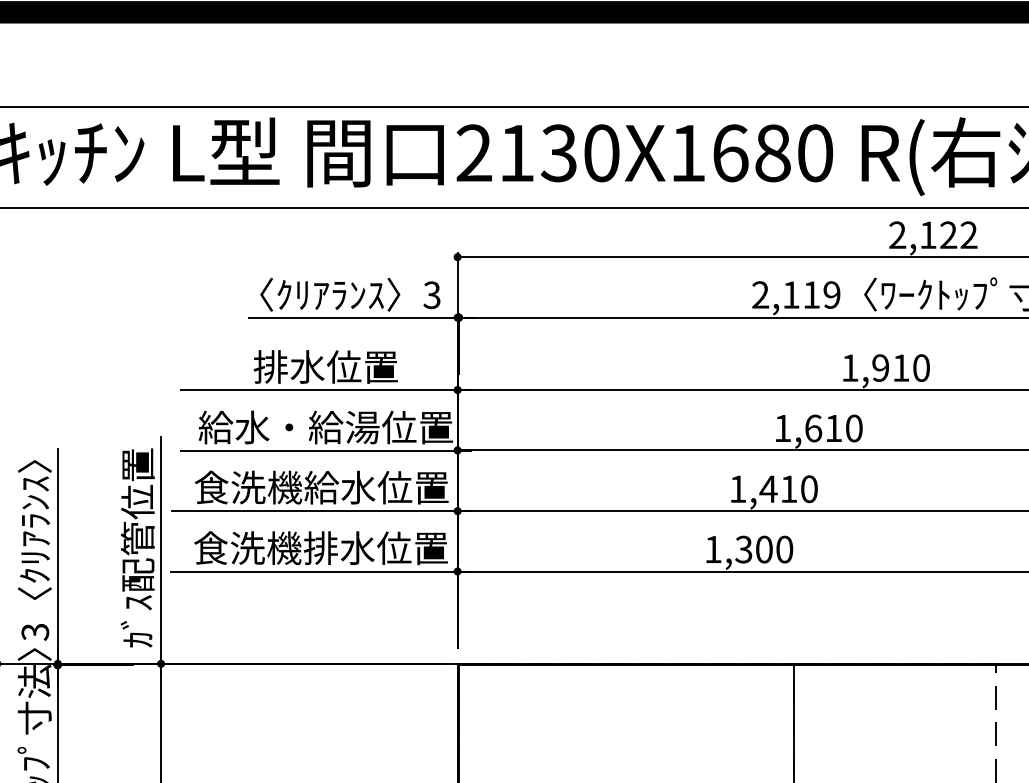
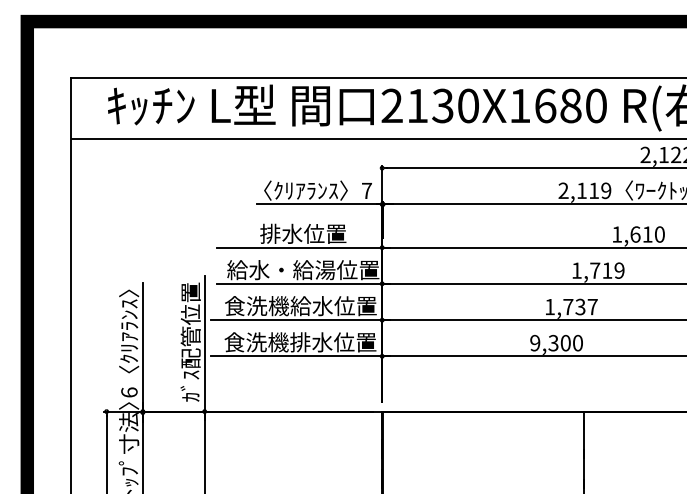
text: (431, 294) -> (366, 190), 3 -> 7
text: (880, 368) -> (635, 234), 1,910 -> 1,610
text: (834, 428) -> (607, 270), 1,610 -> 1,719
text: (787, 488) -> (579, 306), 1,410 -> 1,737
text: (713, 548) -> (535, 342), 1,300 -> 9,300
text: (35, 631) -> (129, 392), 3 -> 6

